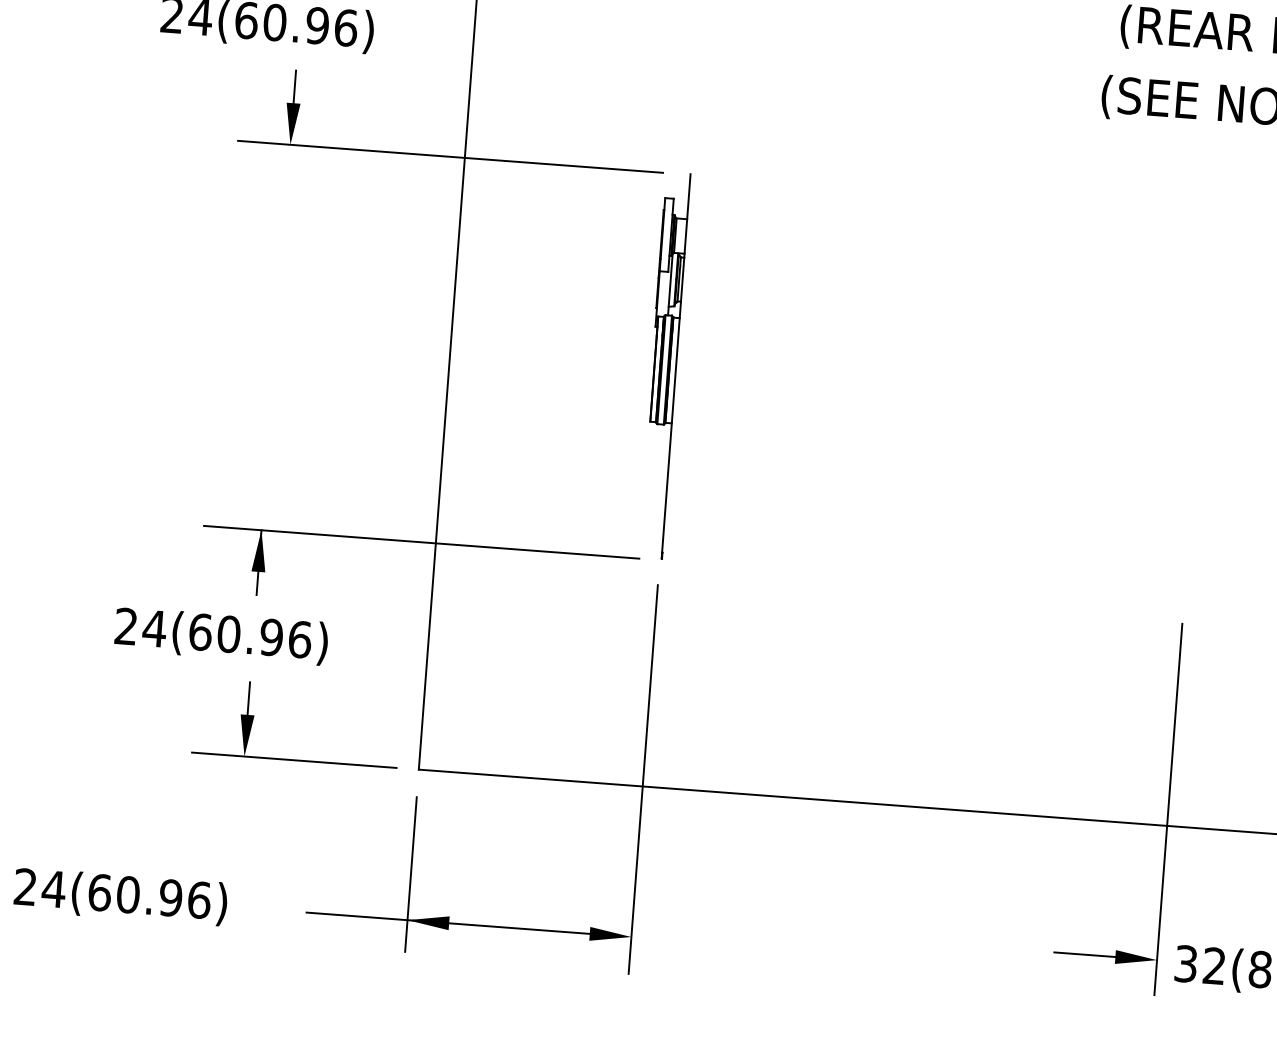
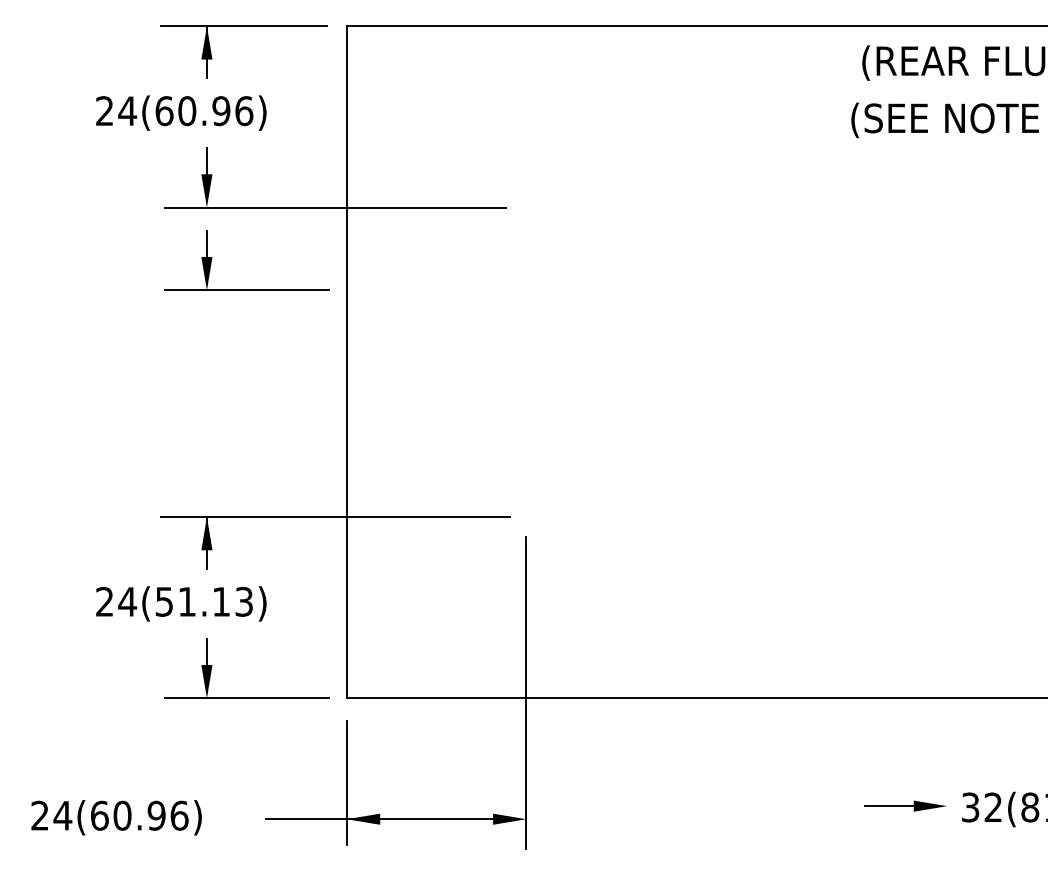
part: (332, 250) -> (246, 289), added
part: (664, 365) -> (518, 361), removed
text: (250, 635) -> (204, 601), 24(60.96) -> 24(51.13)
line: (1168, 809) -> (947, 685), removed

